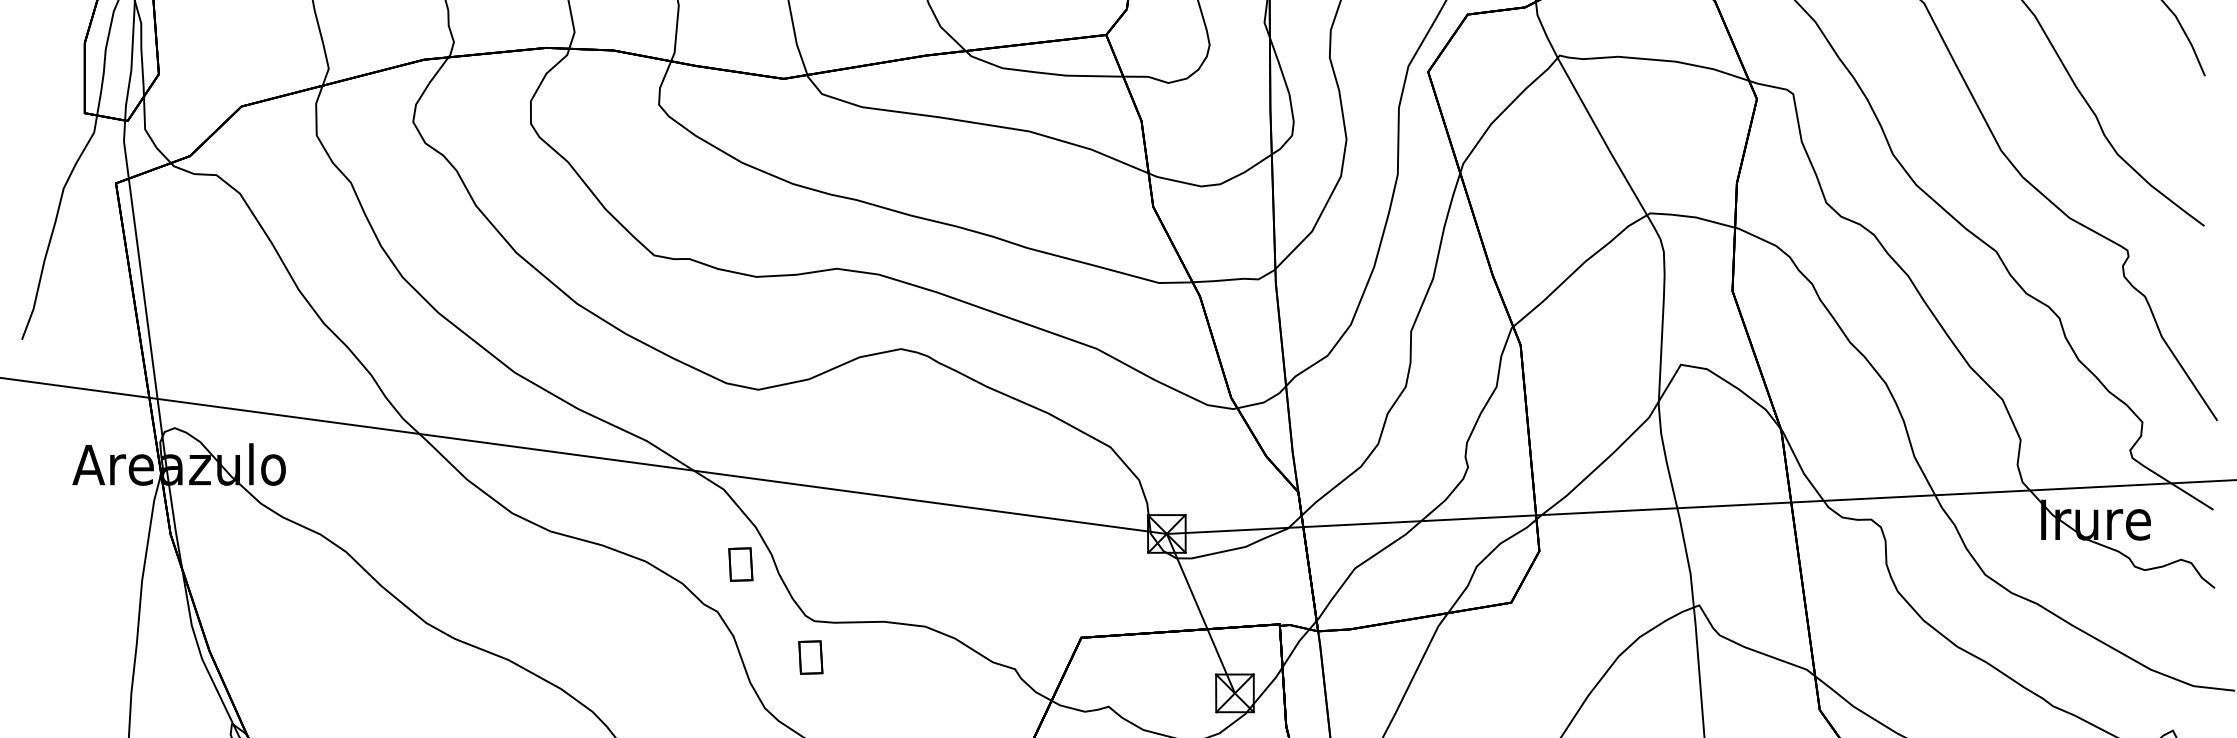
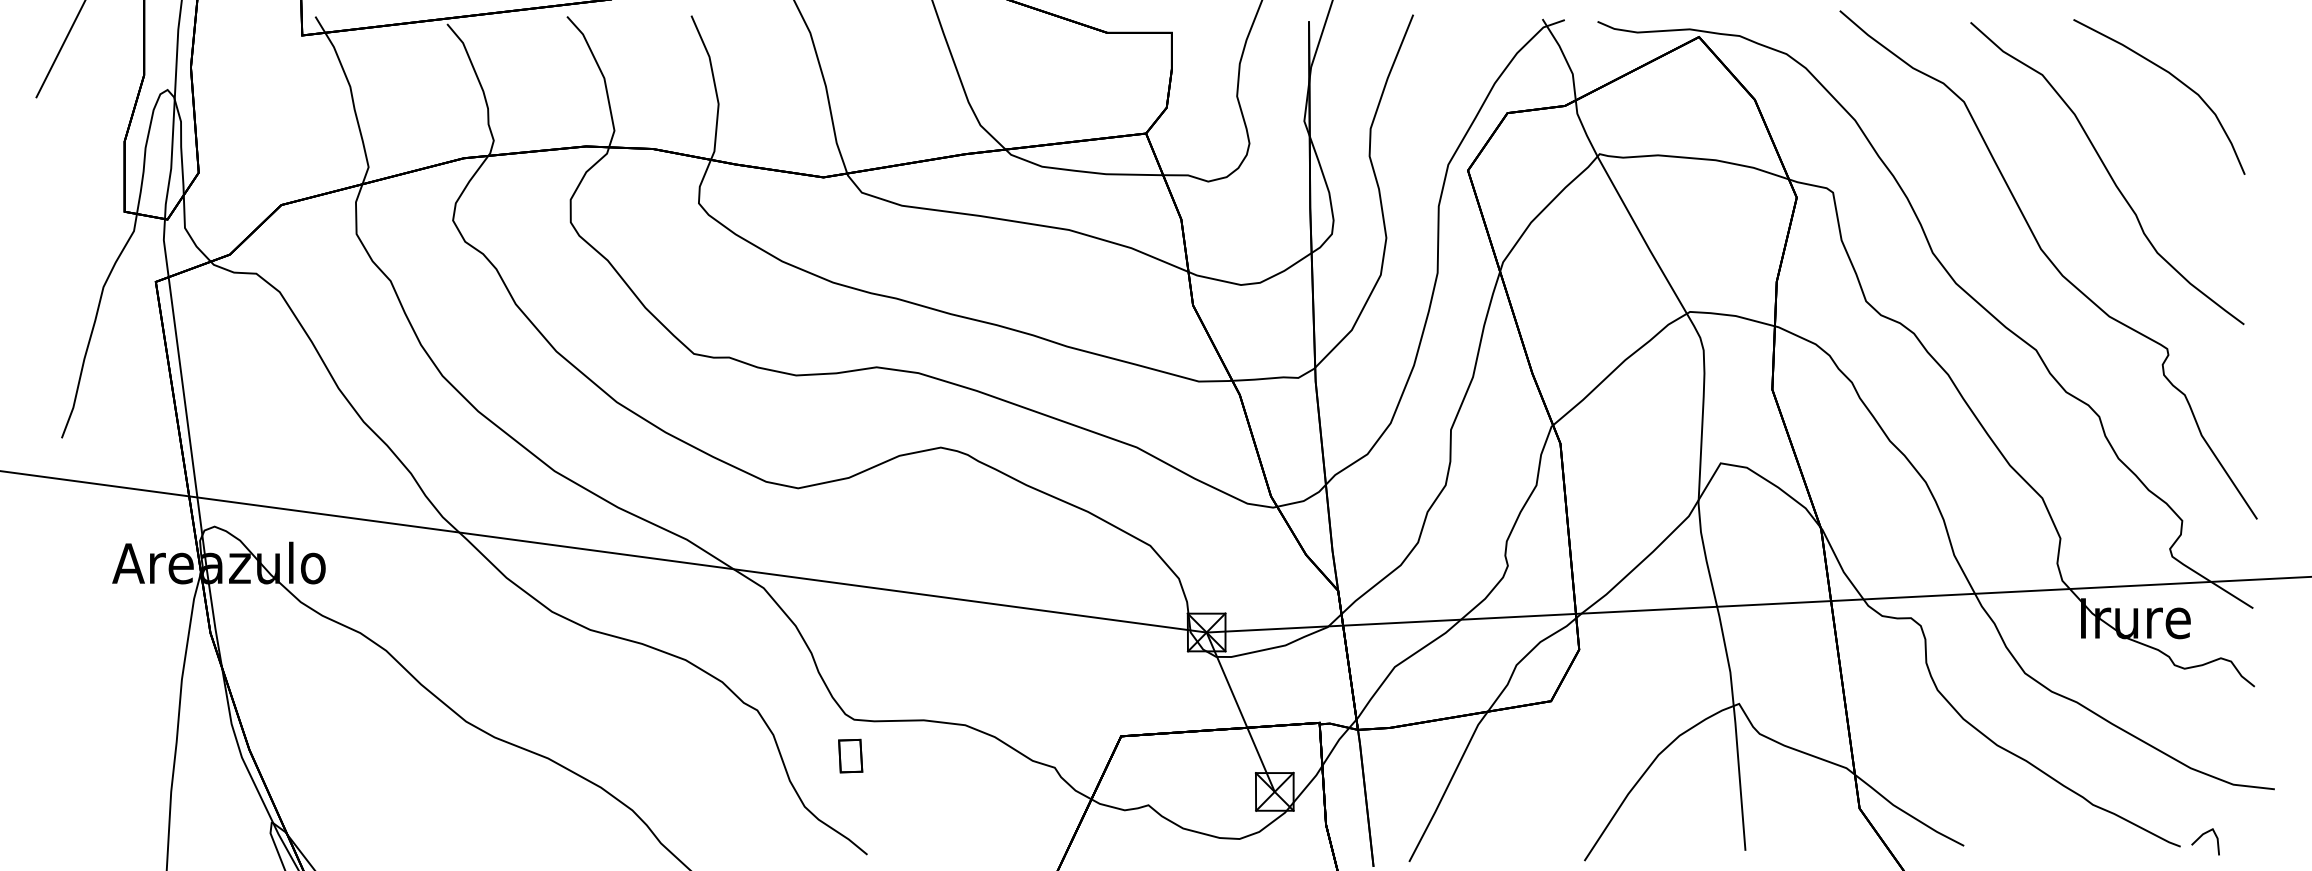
part: (740, 563) -> (780, 662), removed

